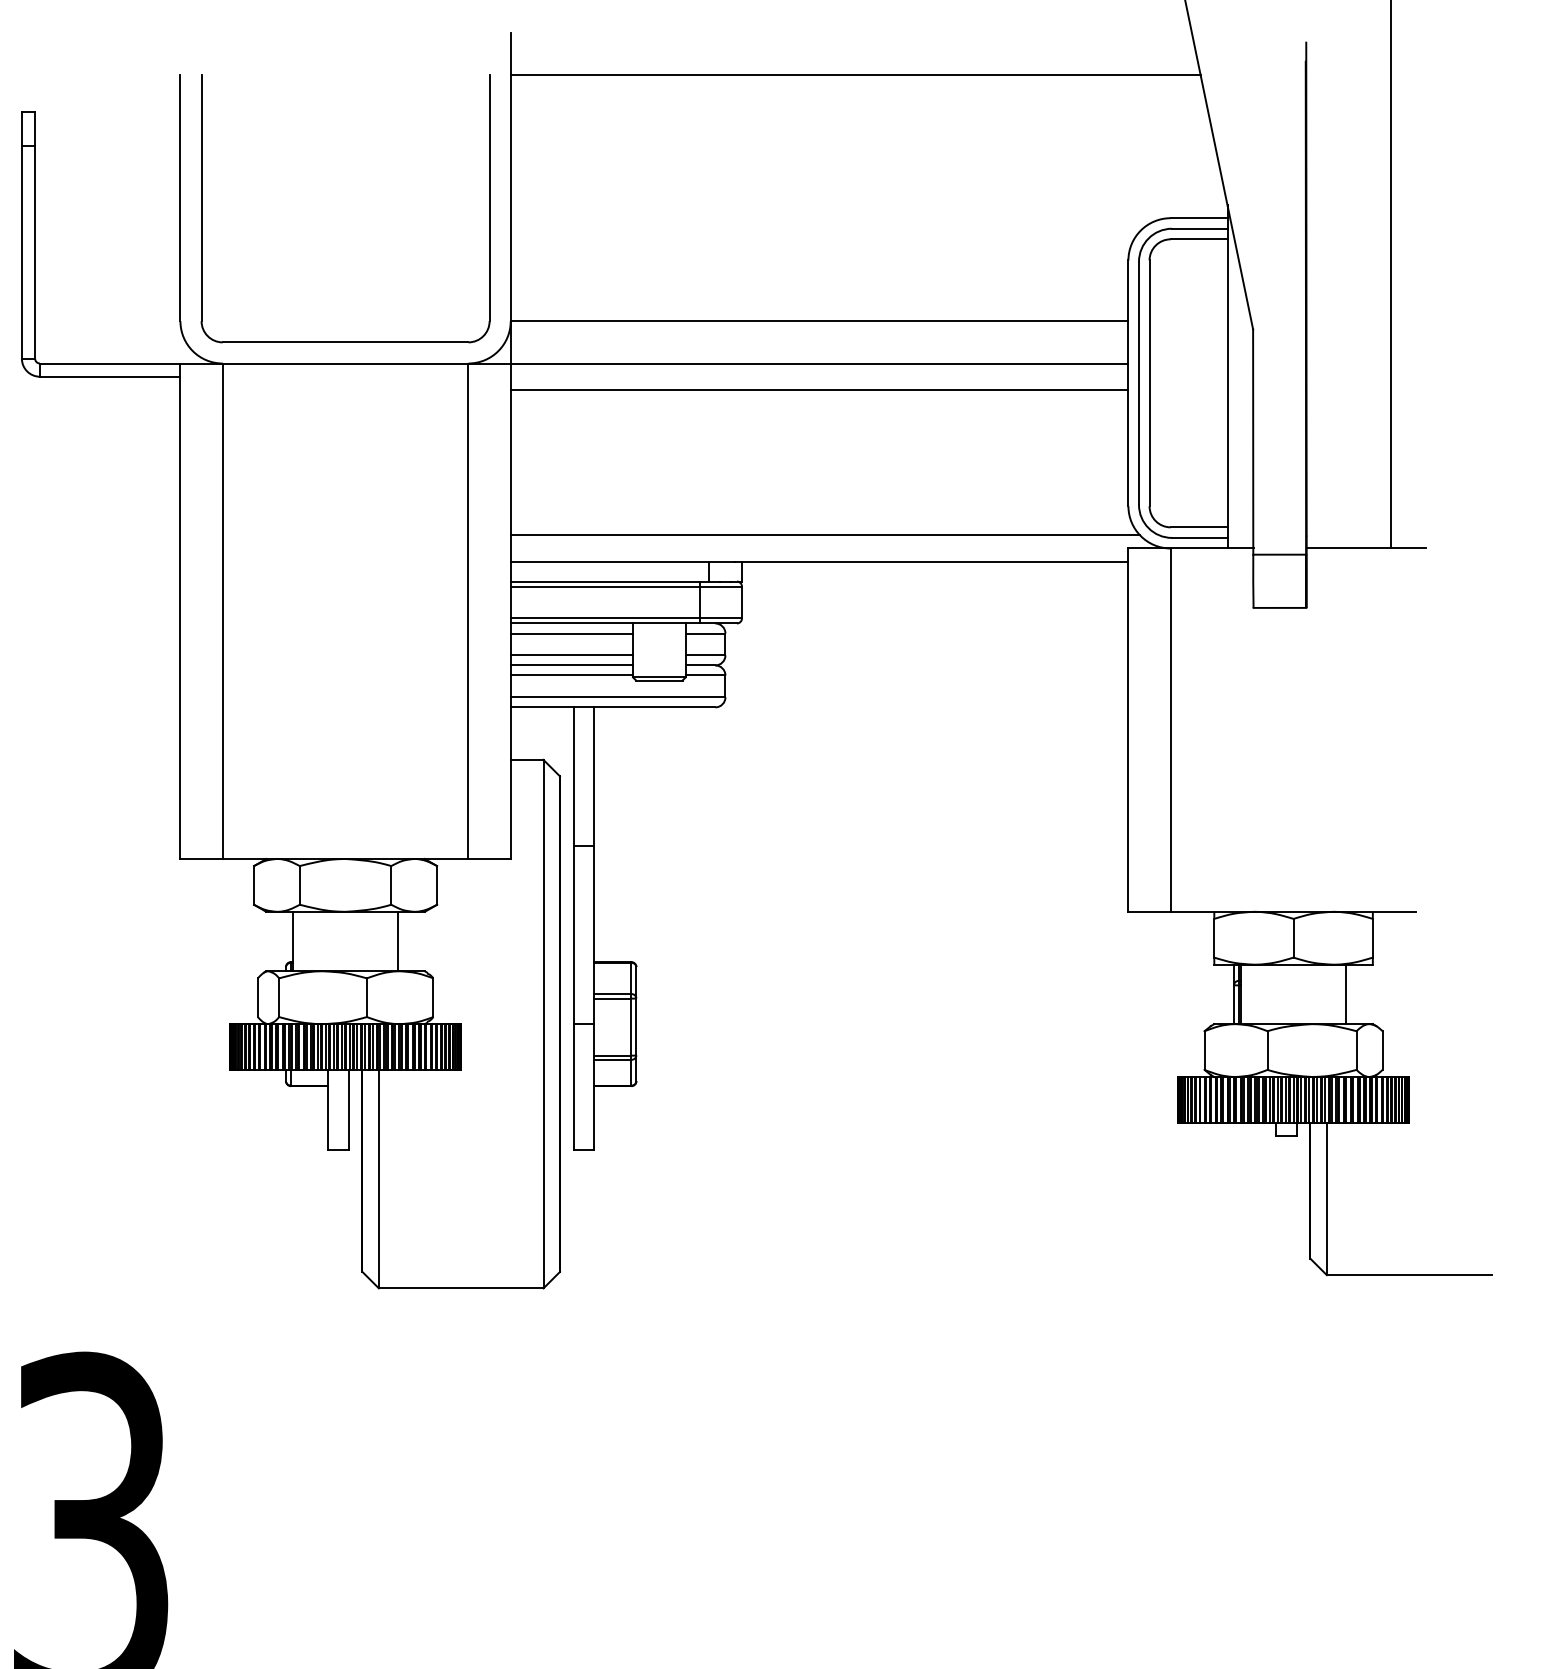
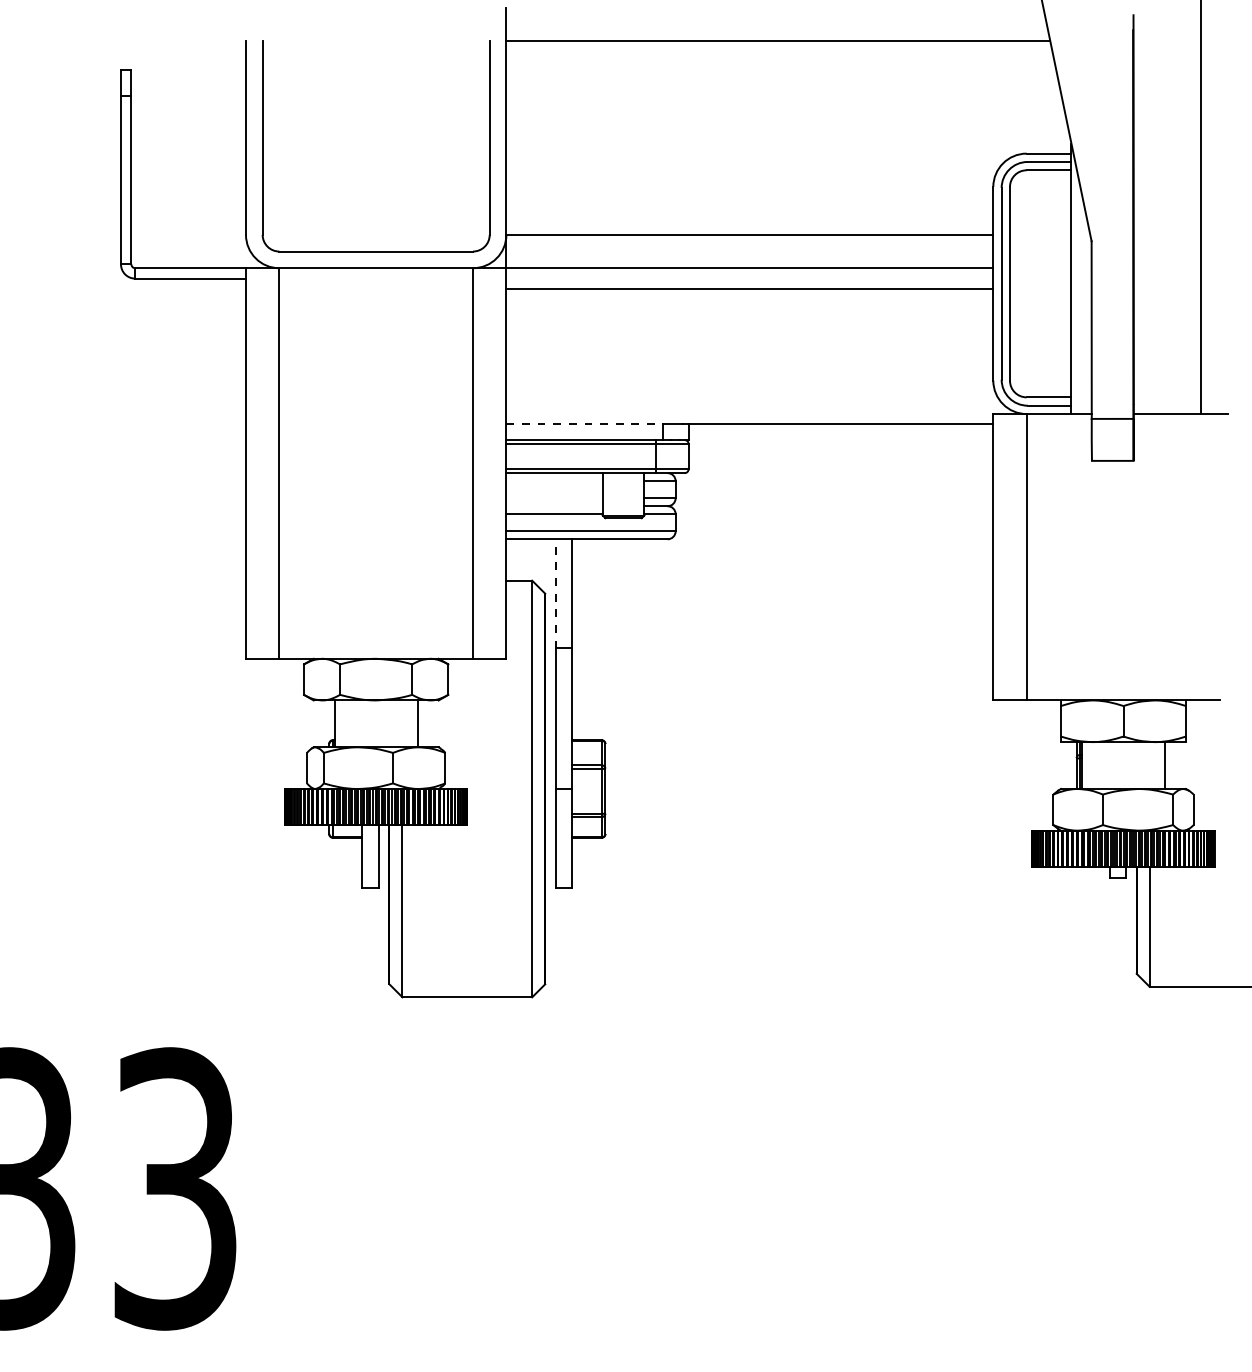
line: (825, 535) -> (754, 403), removed
line: (611, 561) -> (585, 424), solid -> dashed
line: (571, 634) -> (554, 481), removed
line: (571, 655) -> (554, 498), removed
line: (571, 665) -> (554, 506), removed
line: (573, 776) -> (555, 593), solid -> dashed

